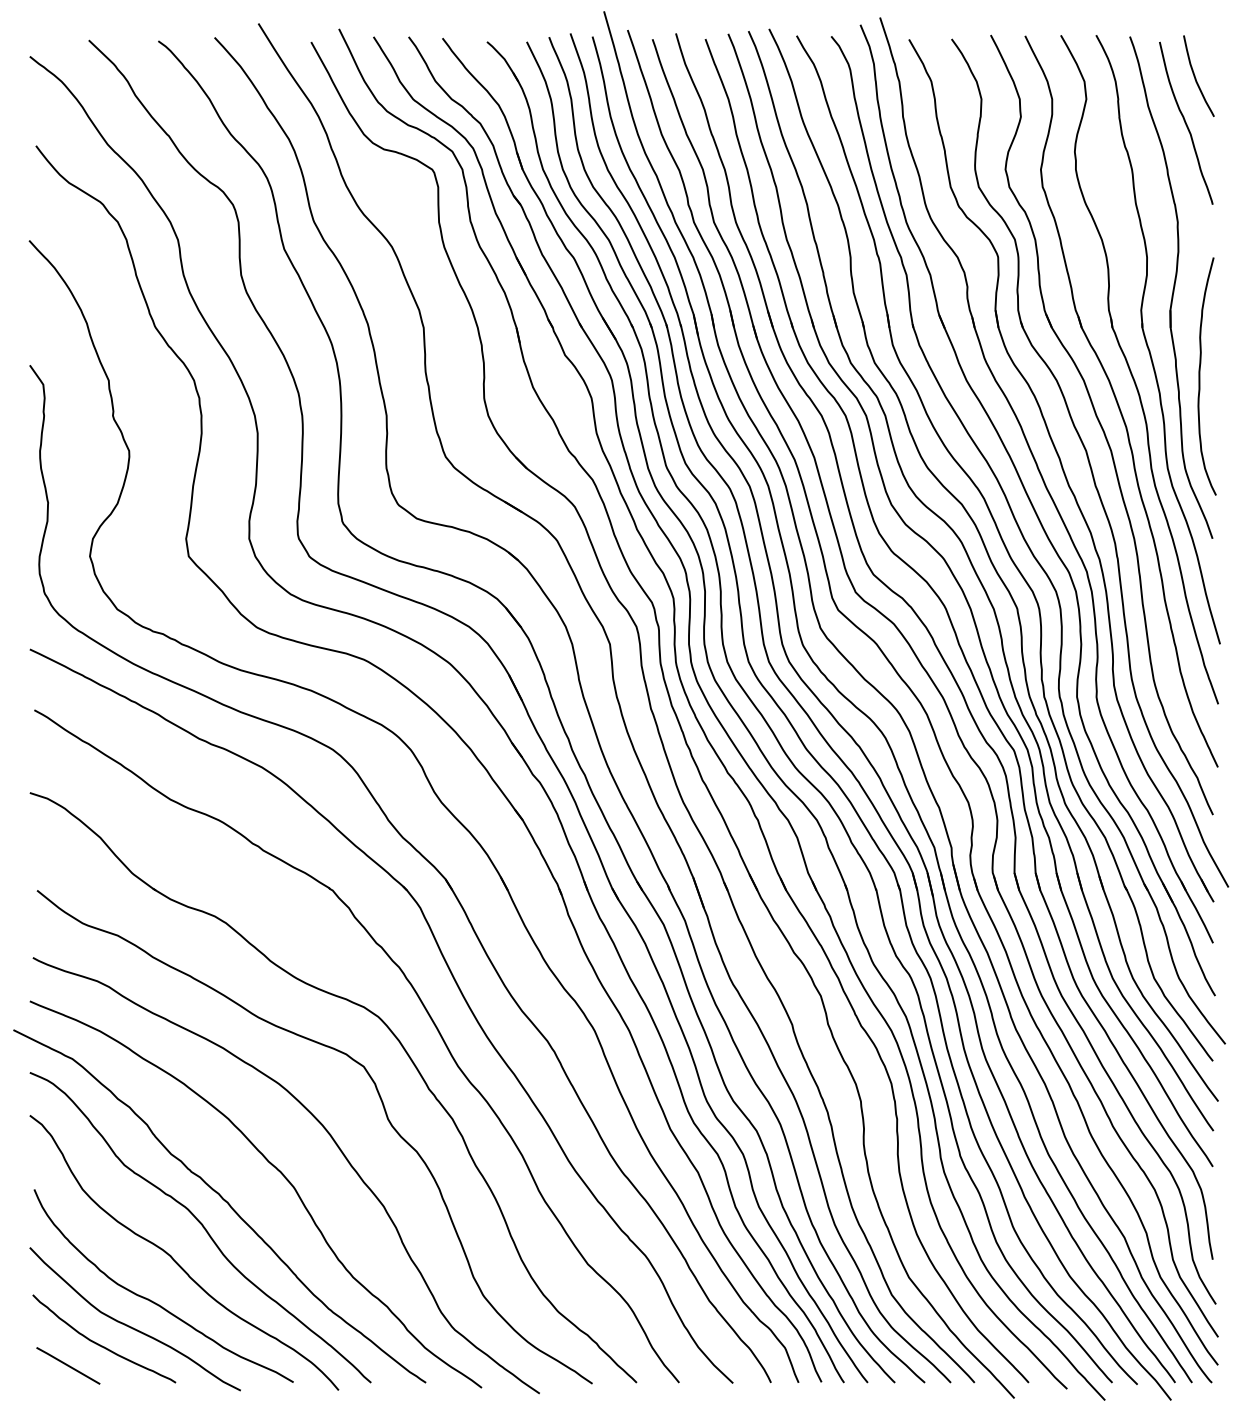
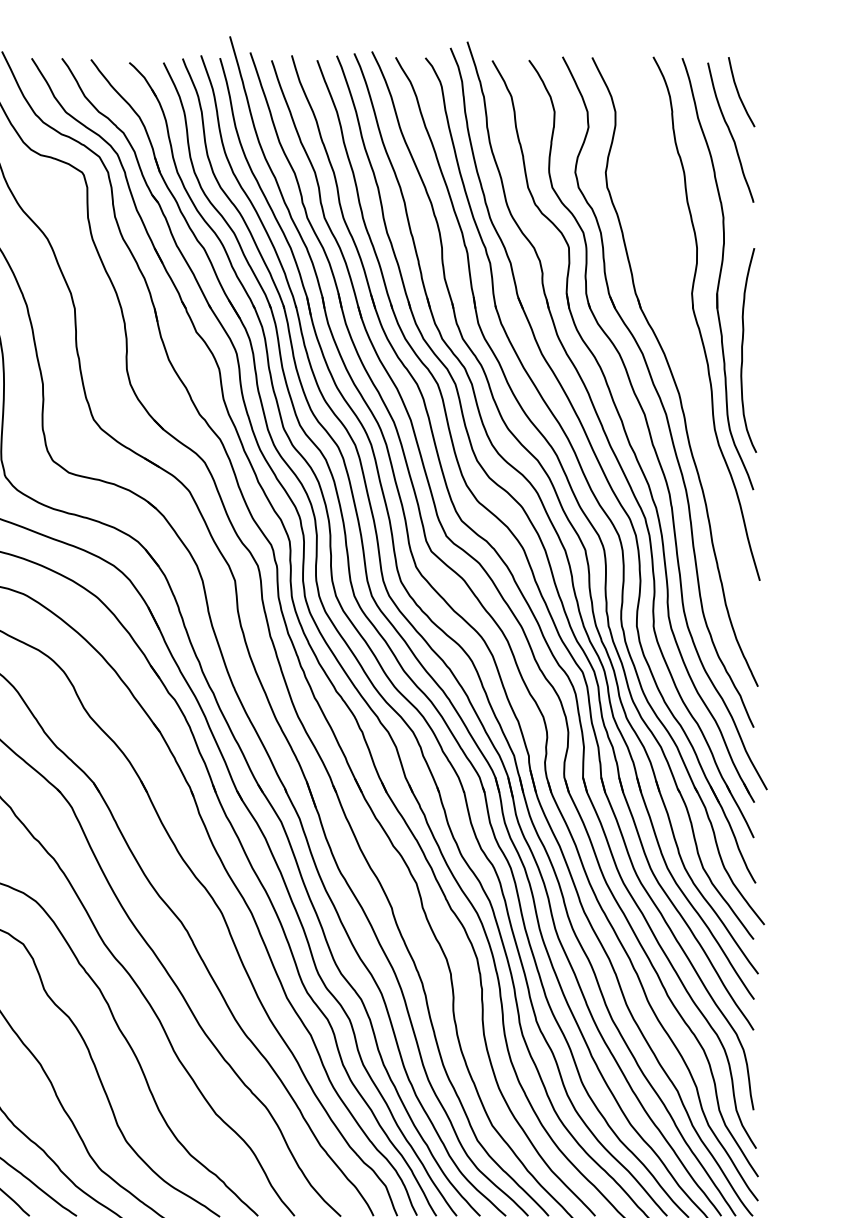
part: (1131, 370) -> (683, 345), removed

